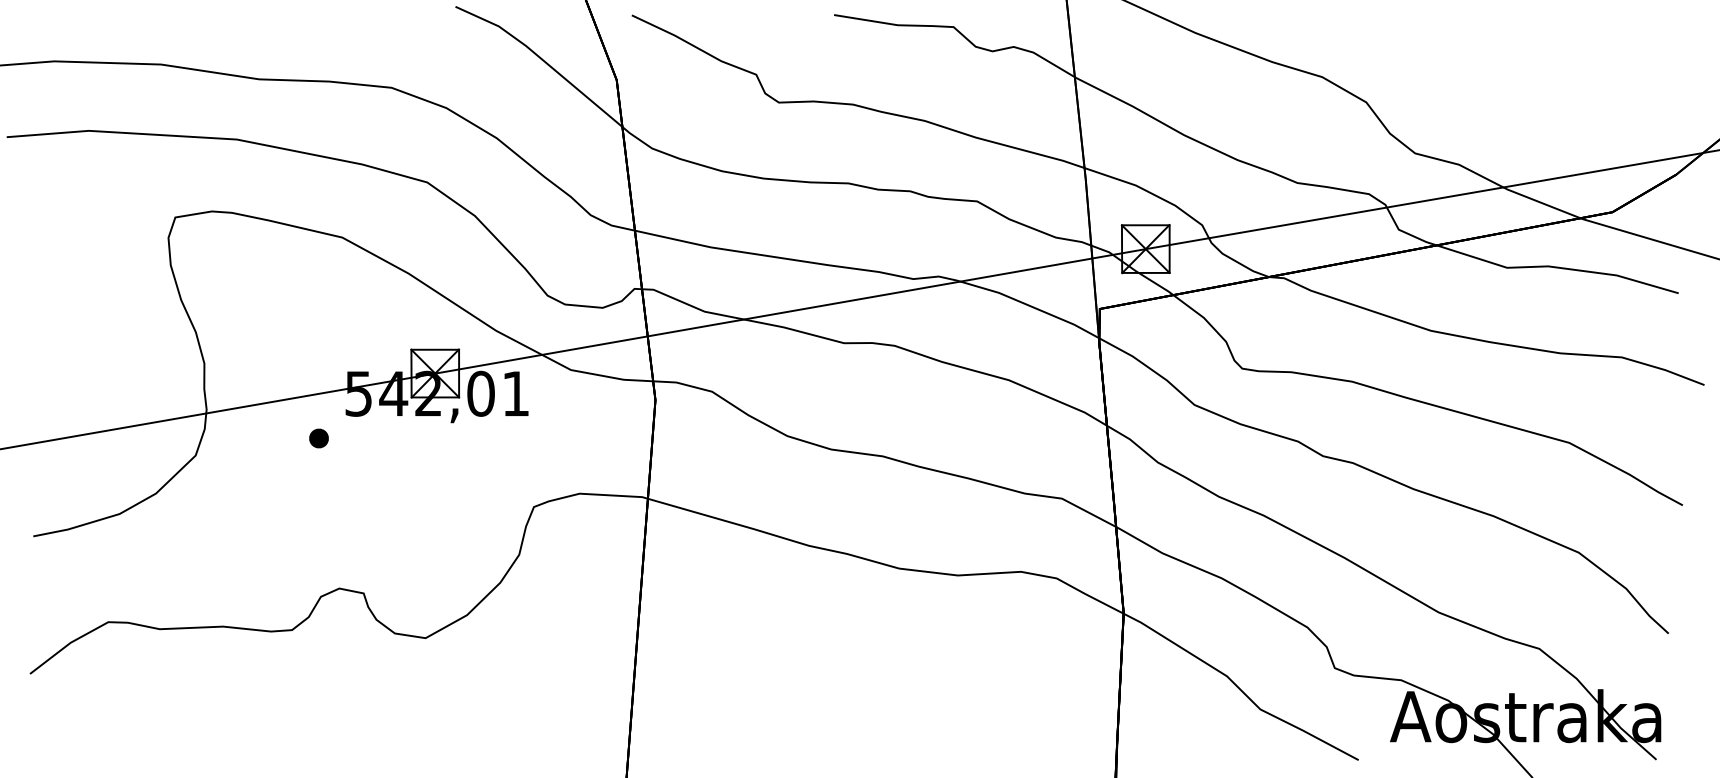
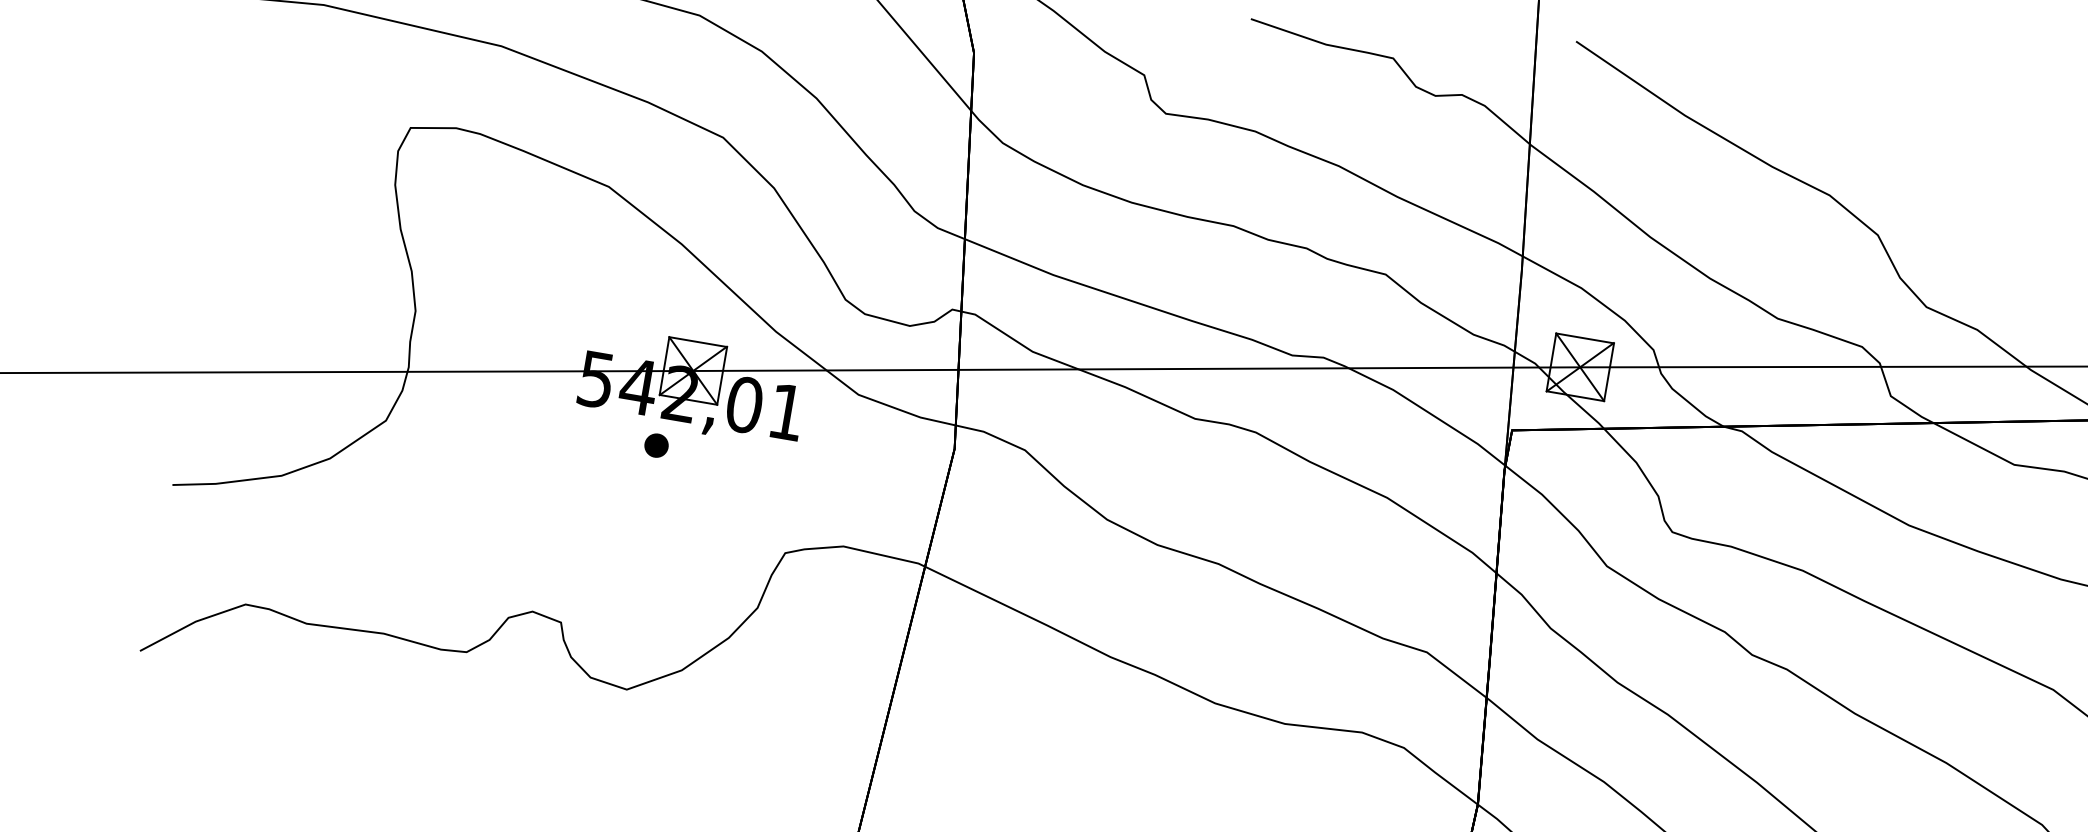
part: (318, 438) -> (655, 445), moved

